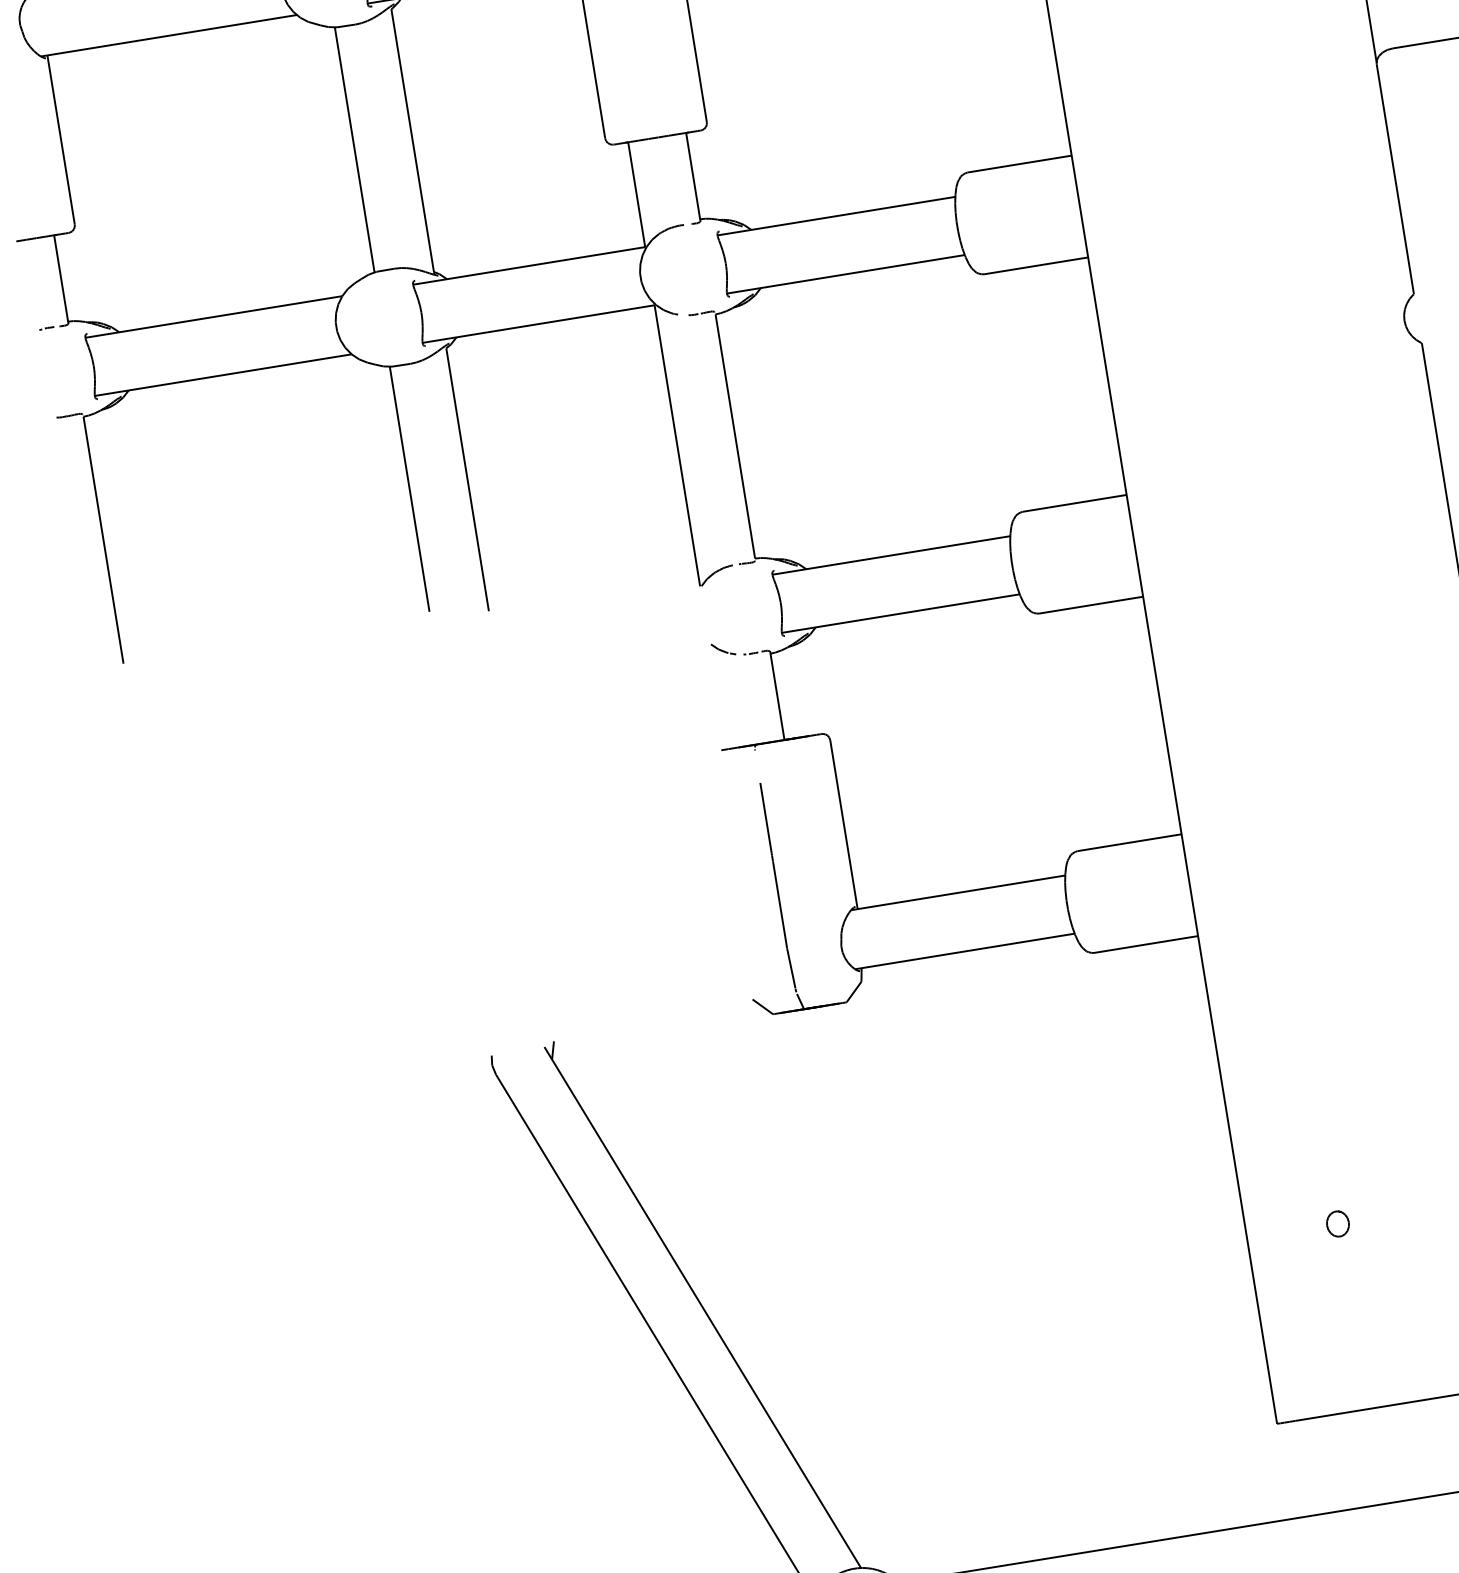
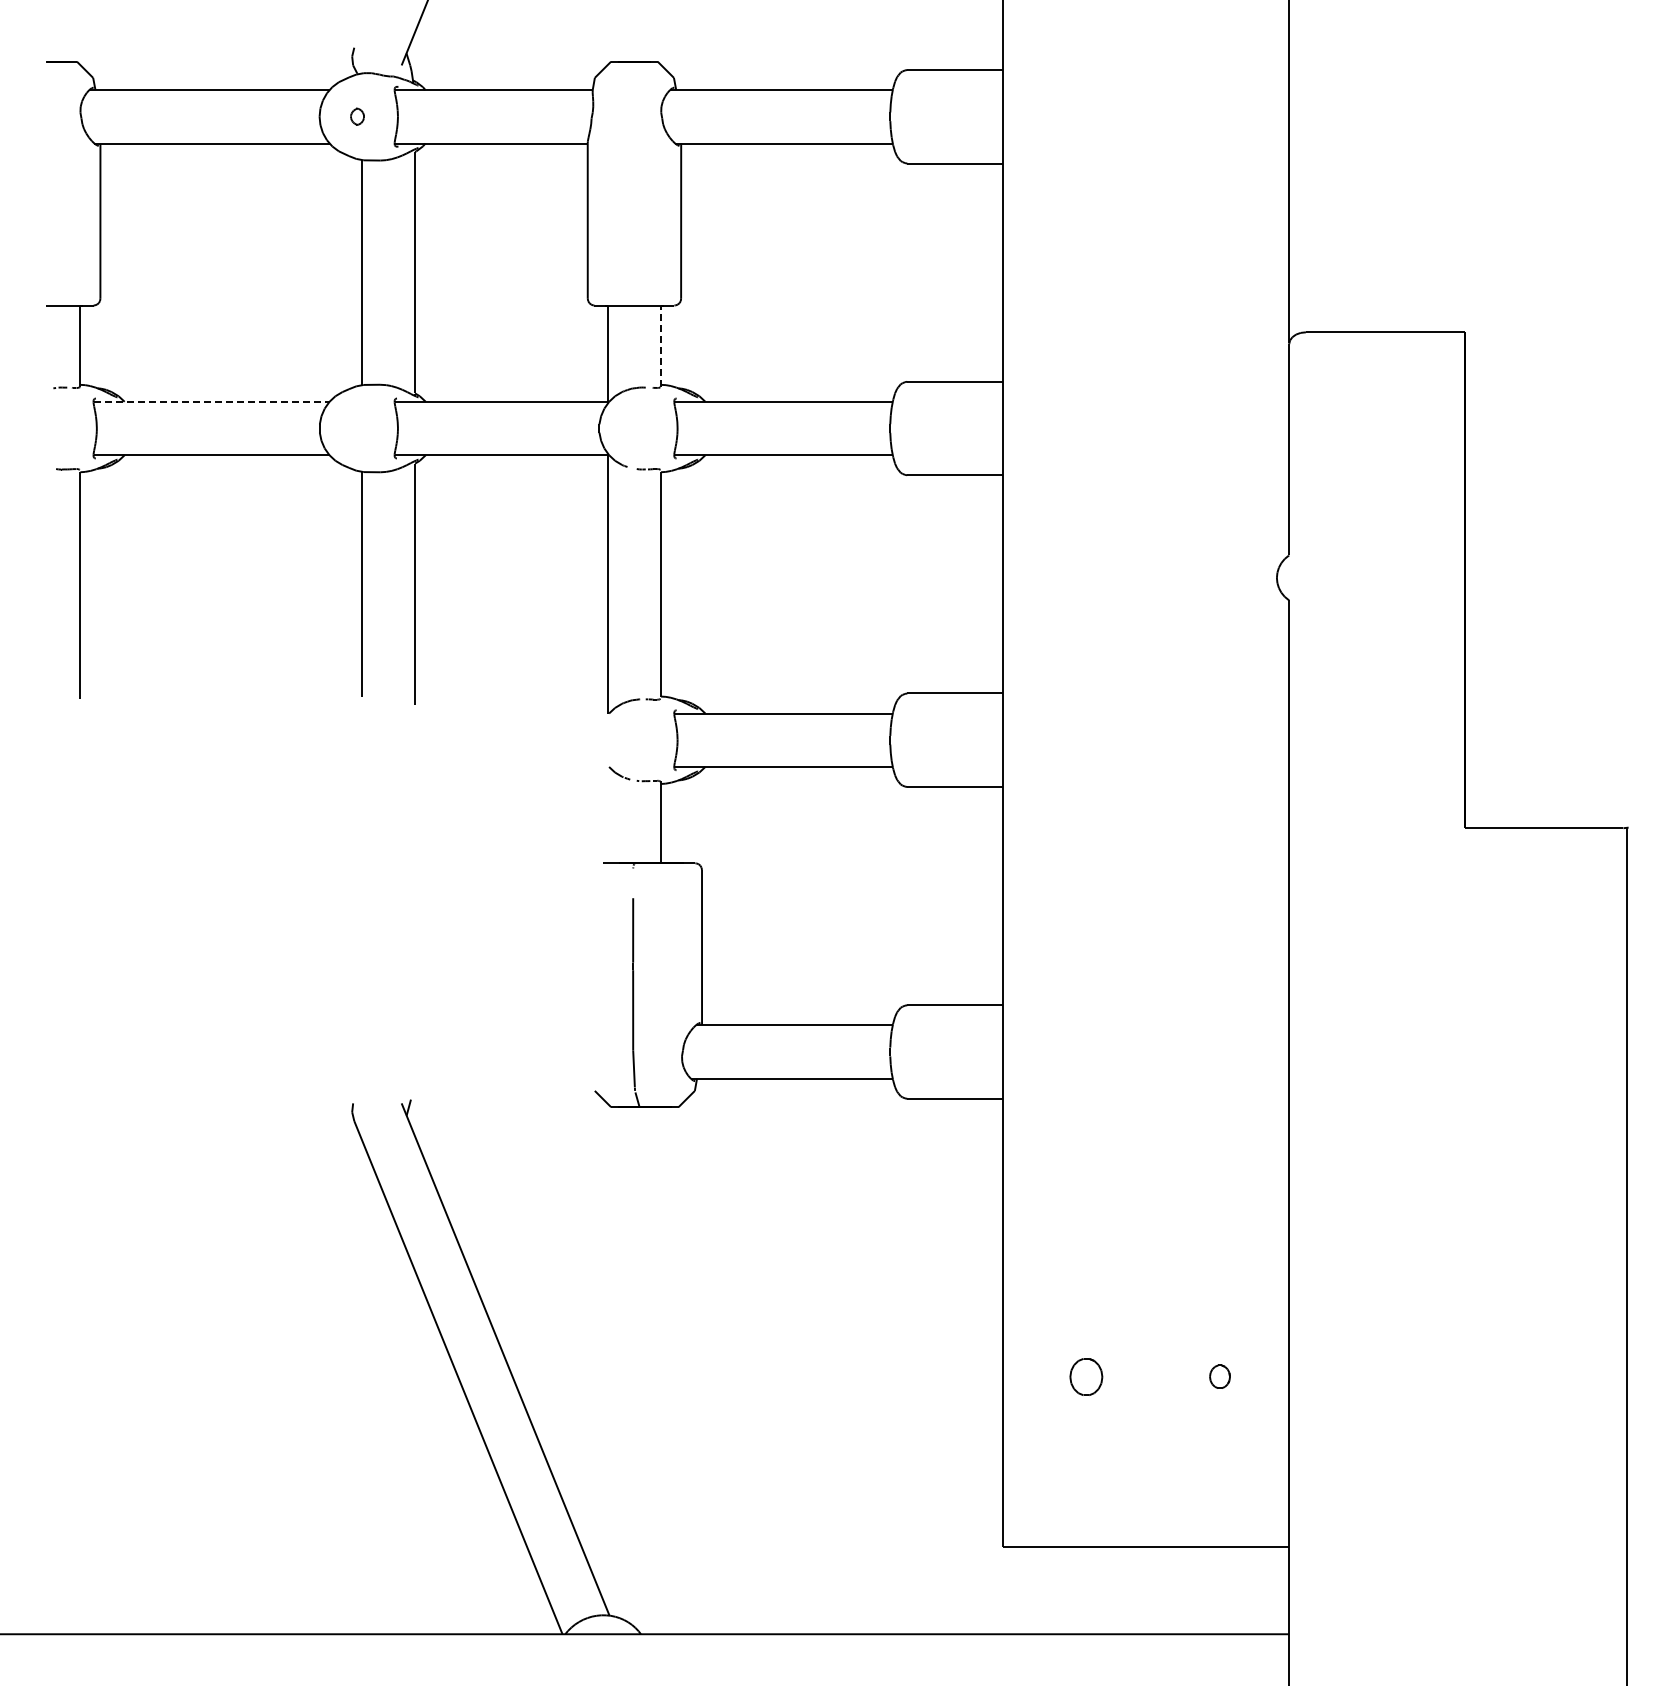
line: (693, 177) -> (661, 346), solid -> dashed
line: (213, 316) -> (211, 401), solid -> dashed
part: (1338, 1223) -> (1086, 1376), size x1.6

